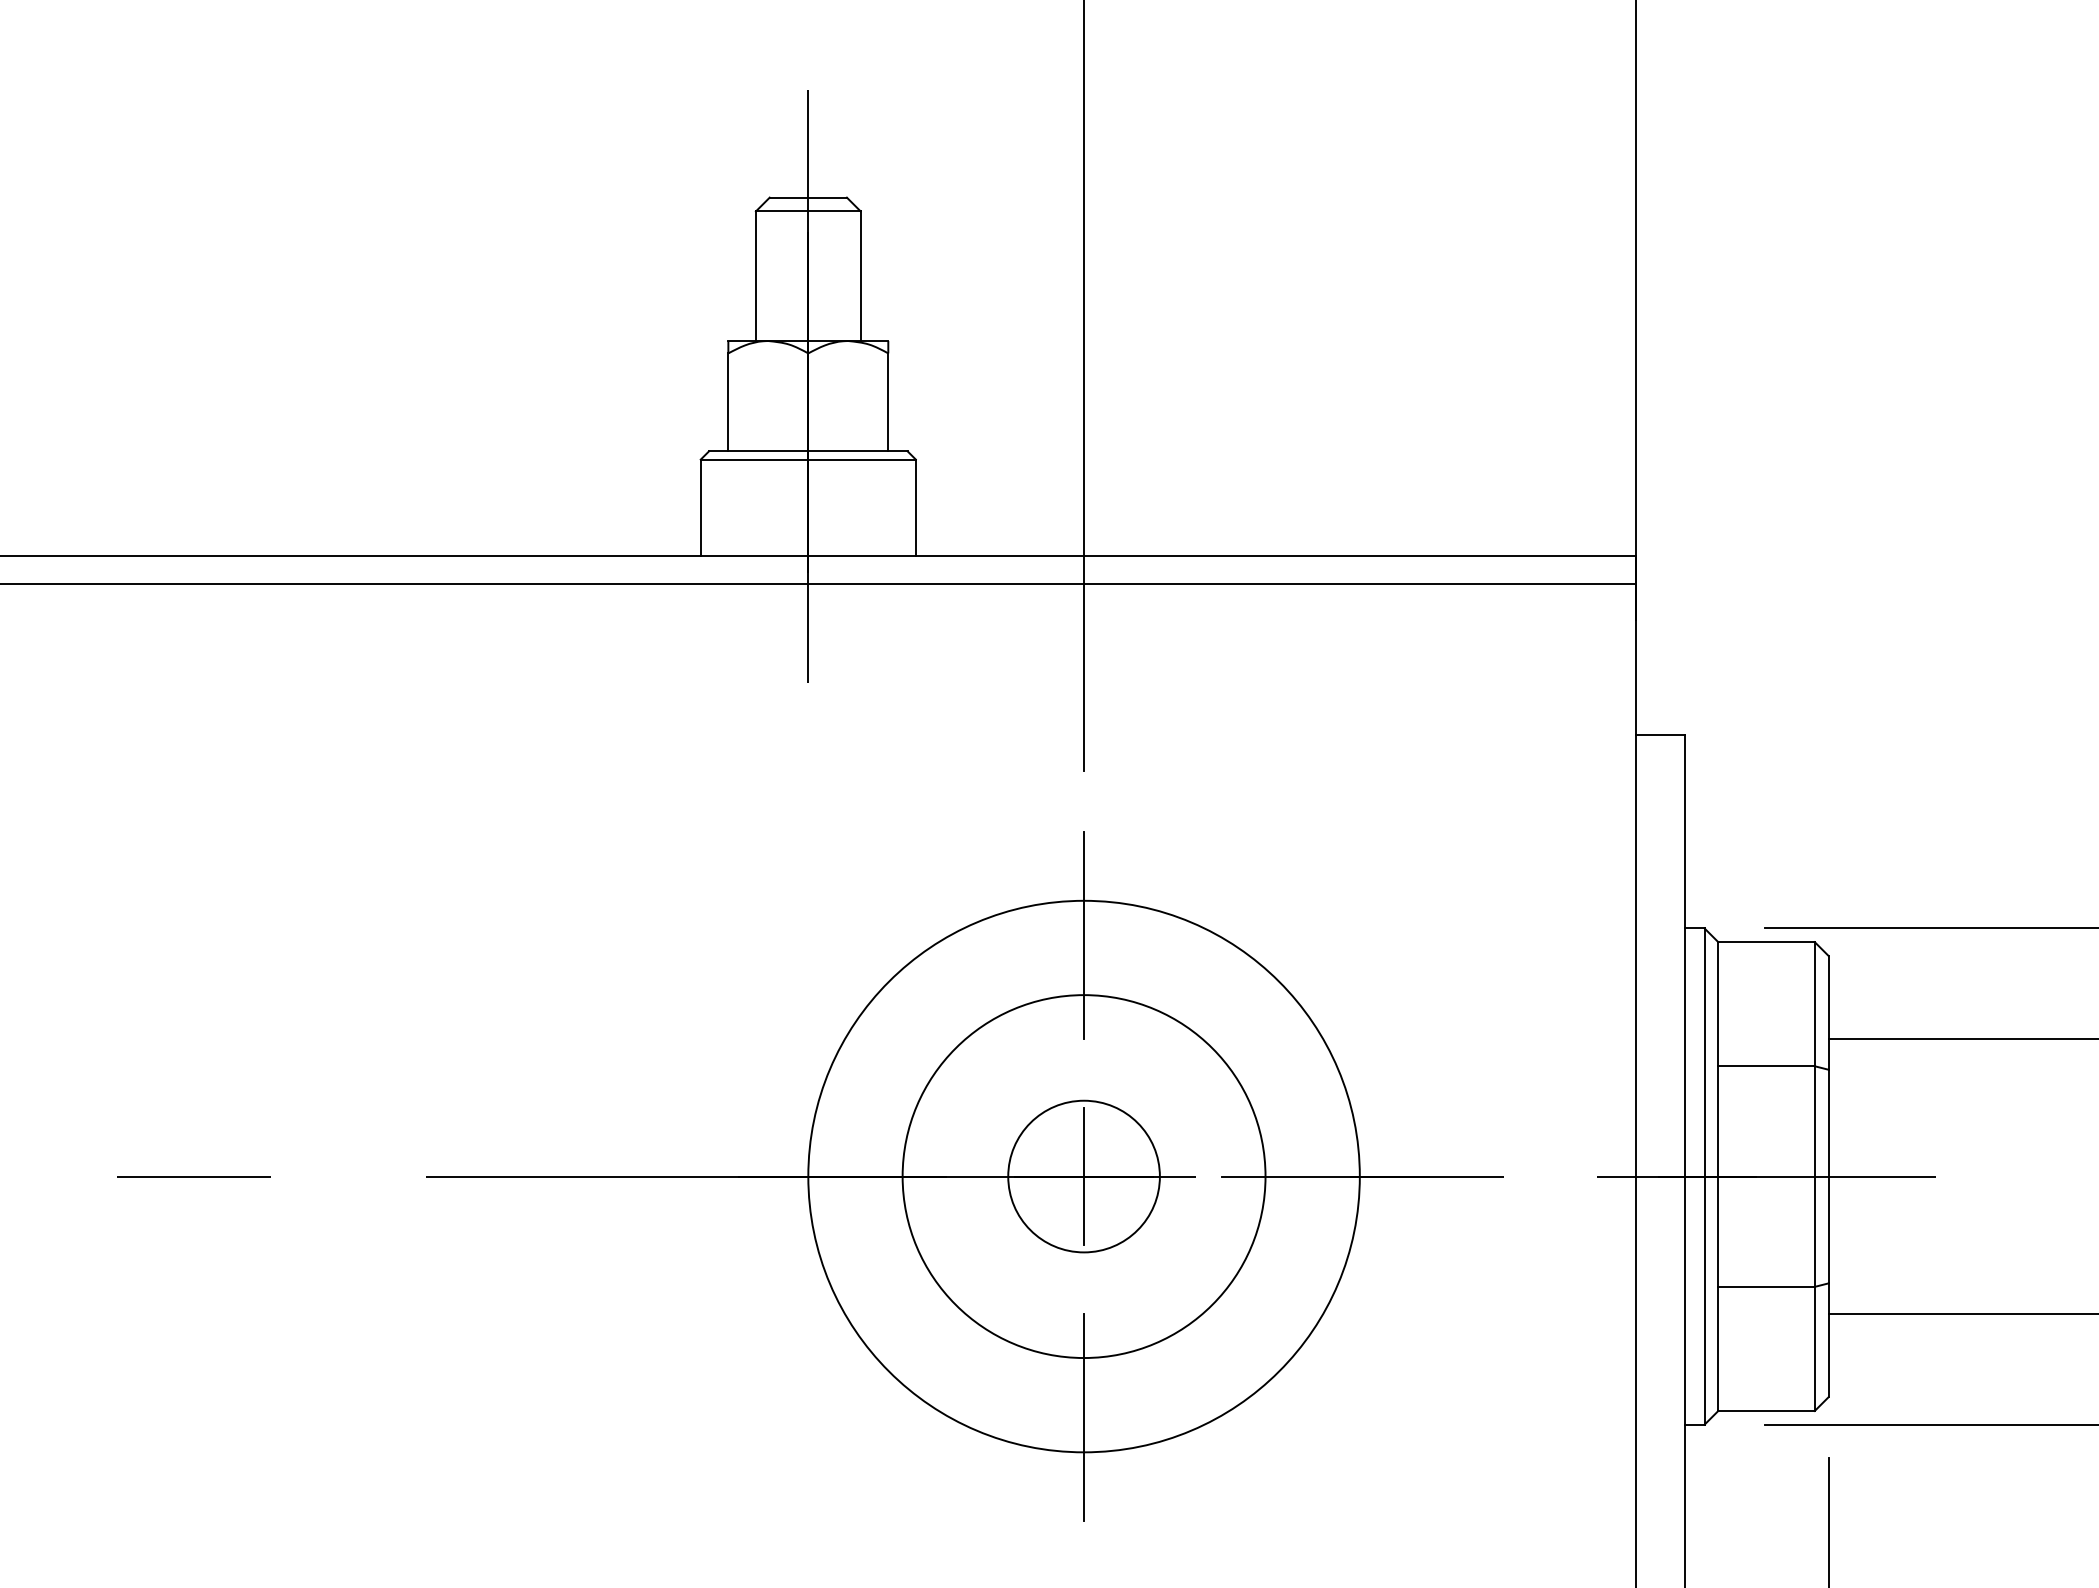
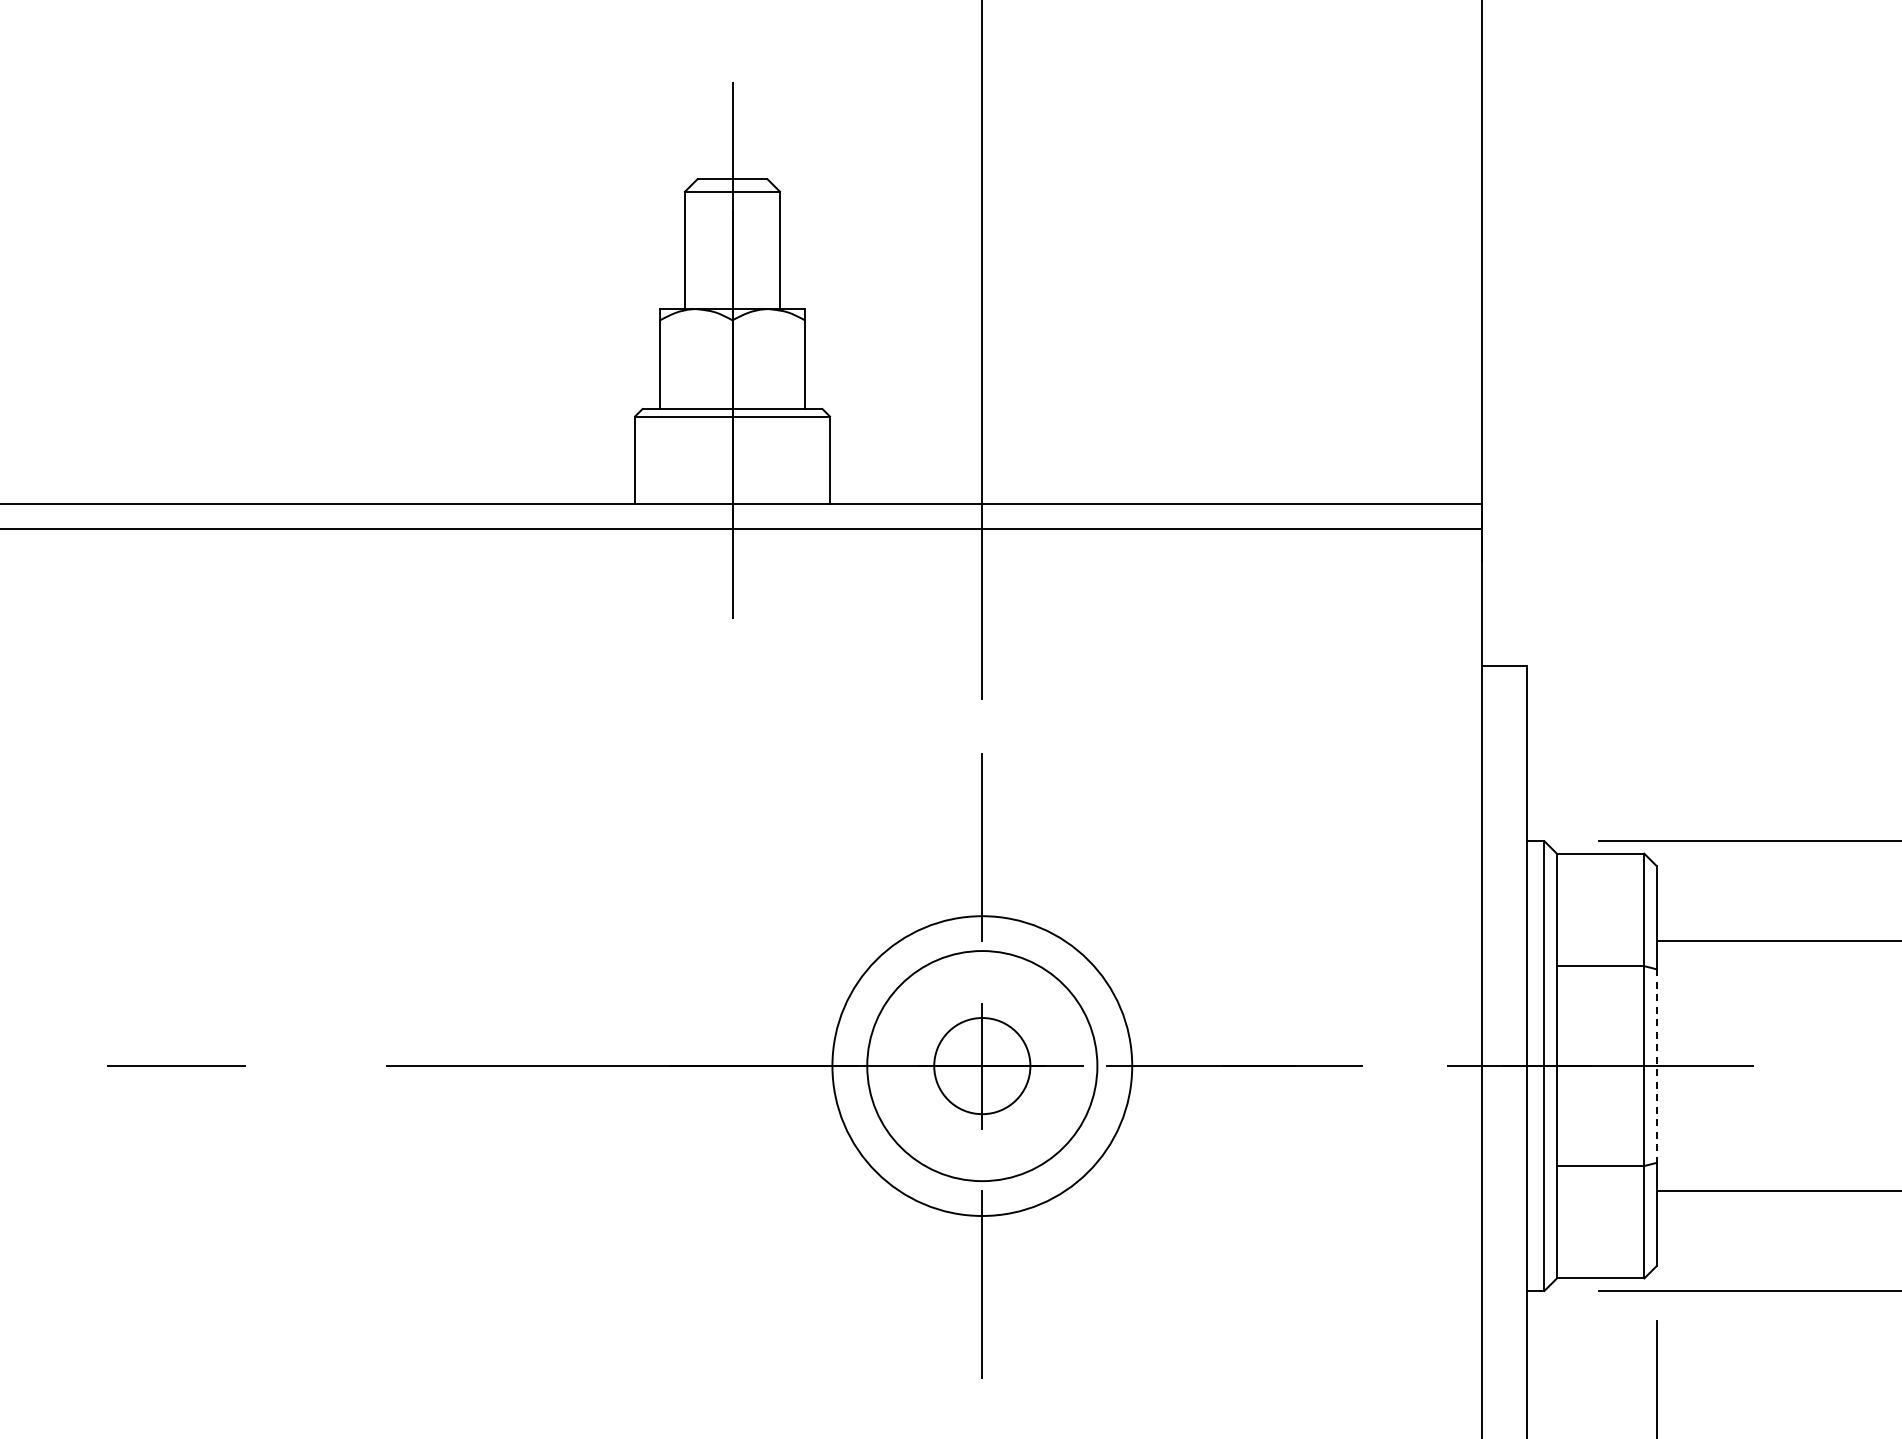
circle: (1083, 1175) -> (981, 1065), size x0.7
circle: (1084, 1175) -> (982, 1065), size x0.6
circle: (1084, 1175) -> (982, 1065), size x0.7
line: (1828, 1177) -> (1656, 1066), solid -> dashed

